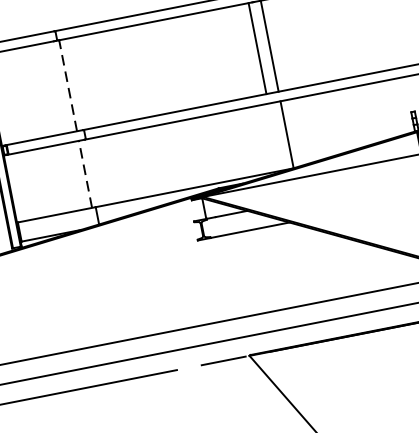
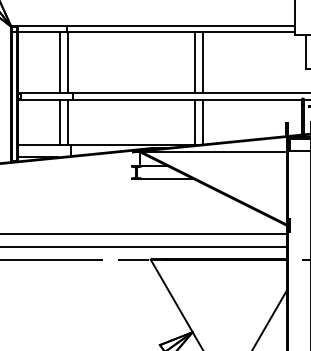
line: (68, 85) -> (68, 62), dashed -> solid
line: (55, 87) -> (59, 62), added
line: (274, 136) -> (194, 121), added
line: (85, 173) -> (68, 121), dashed -> solid
line: (72, 175) -> (59, 121), added

